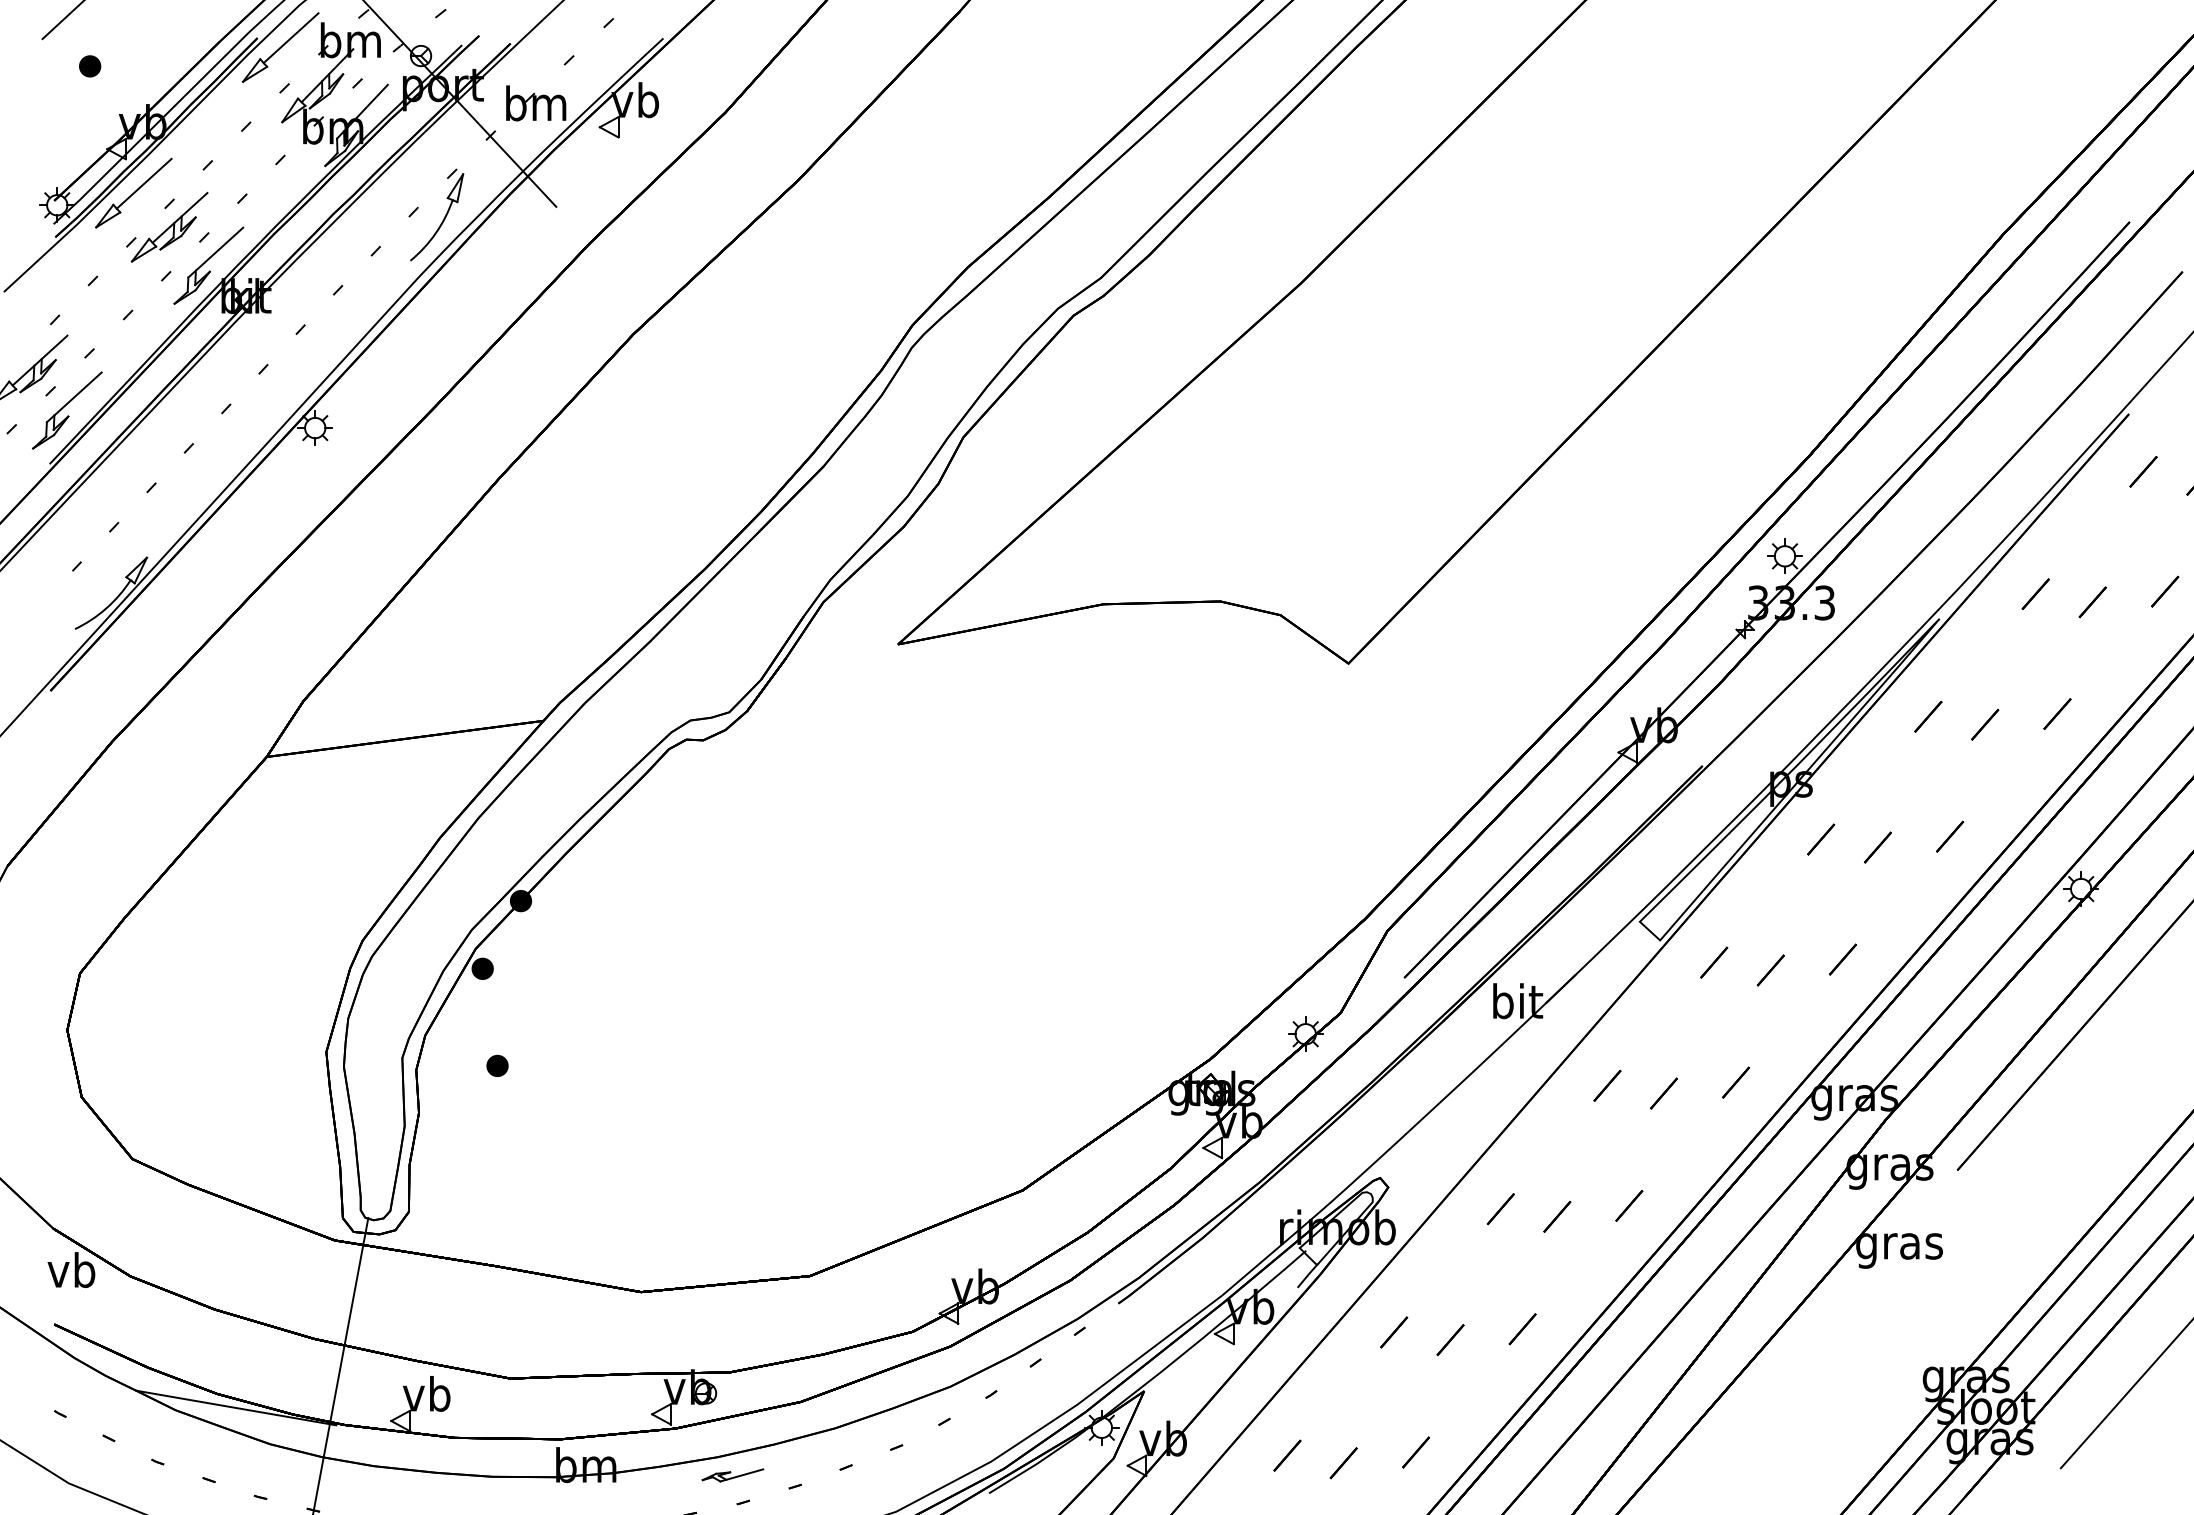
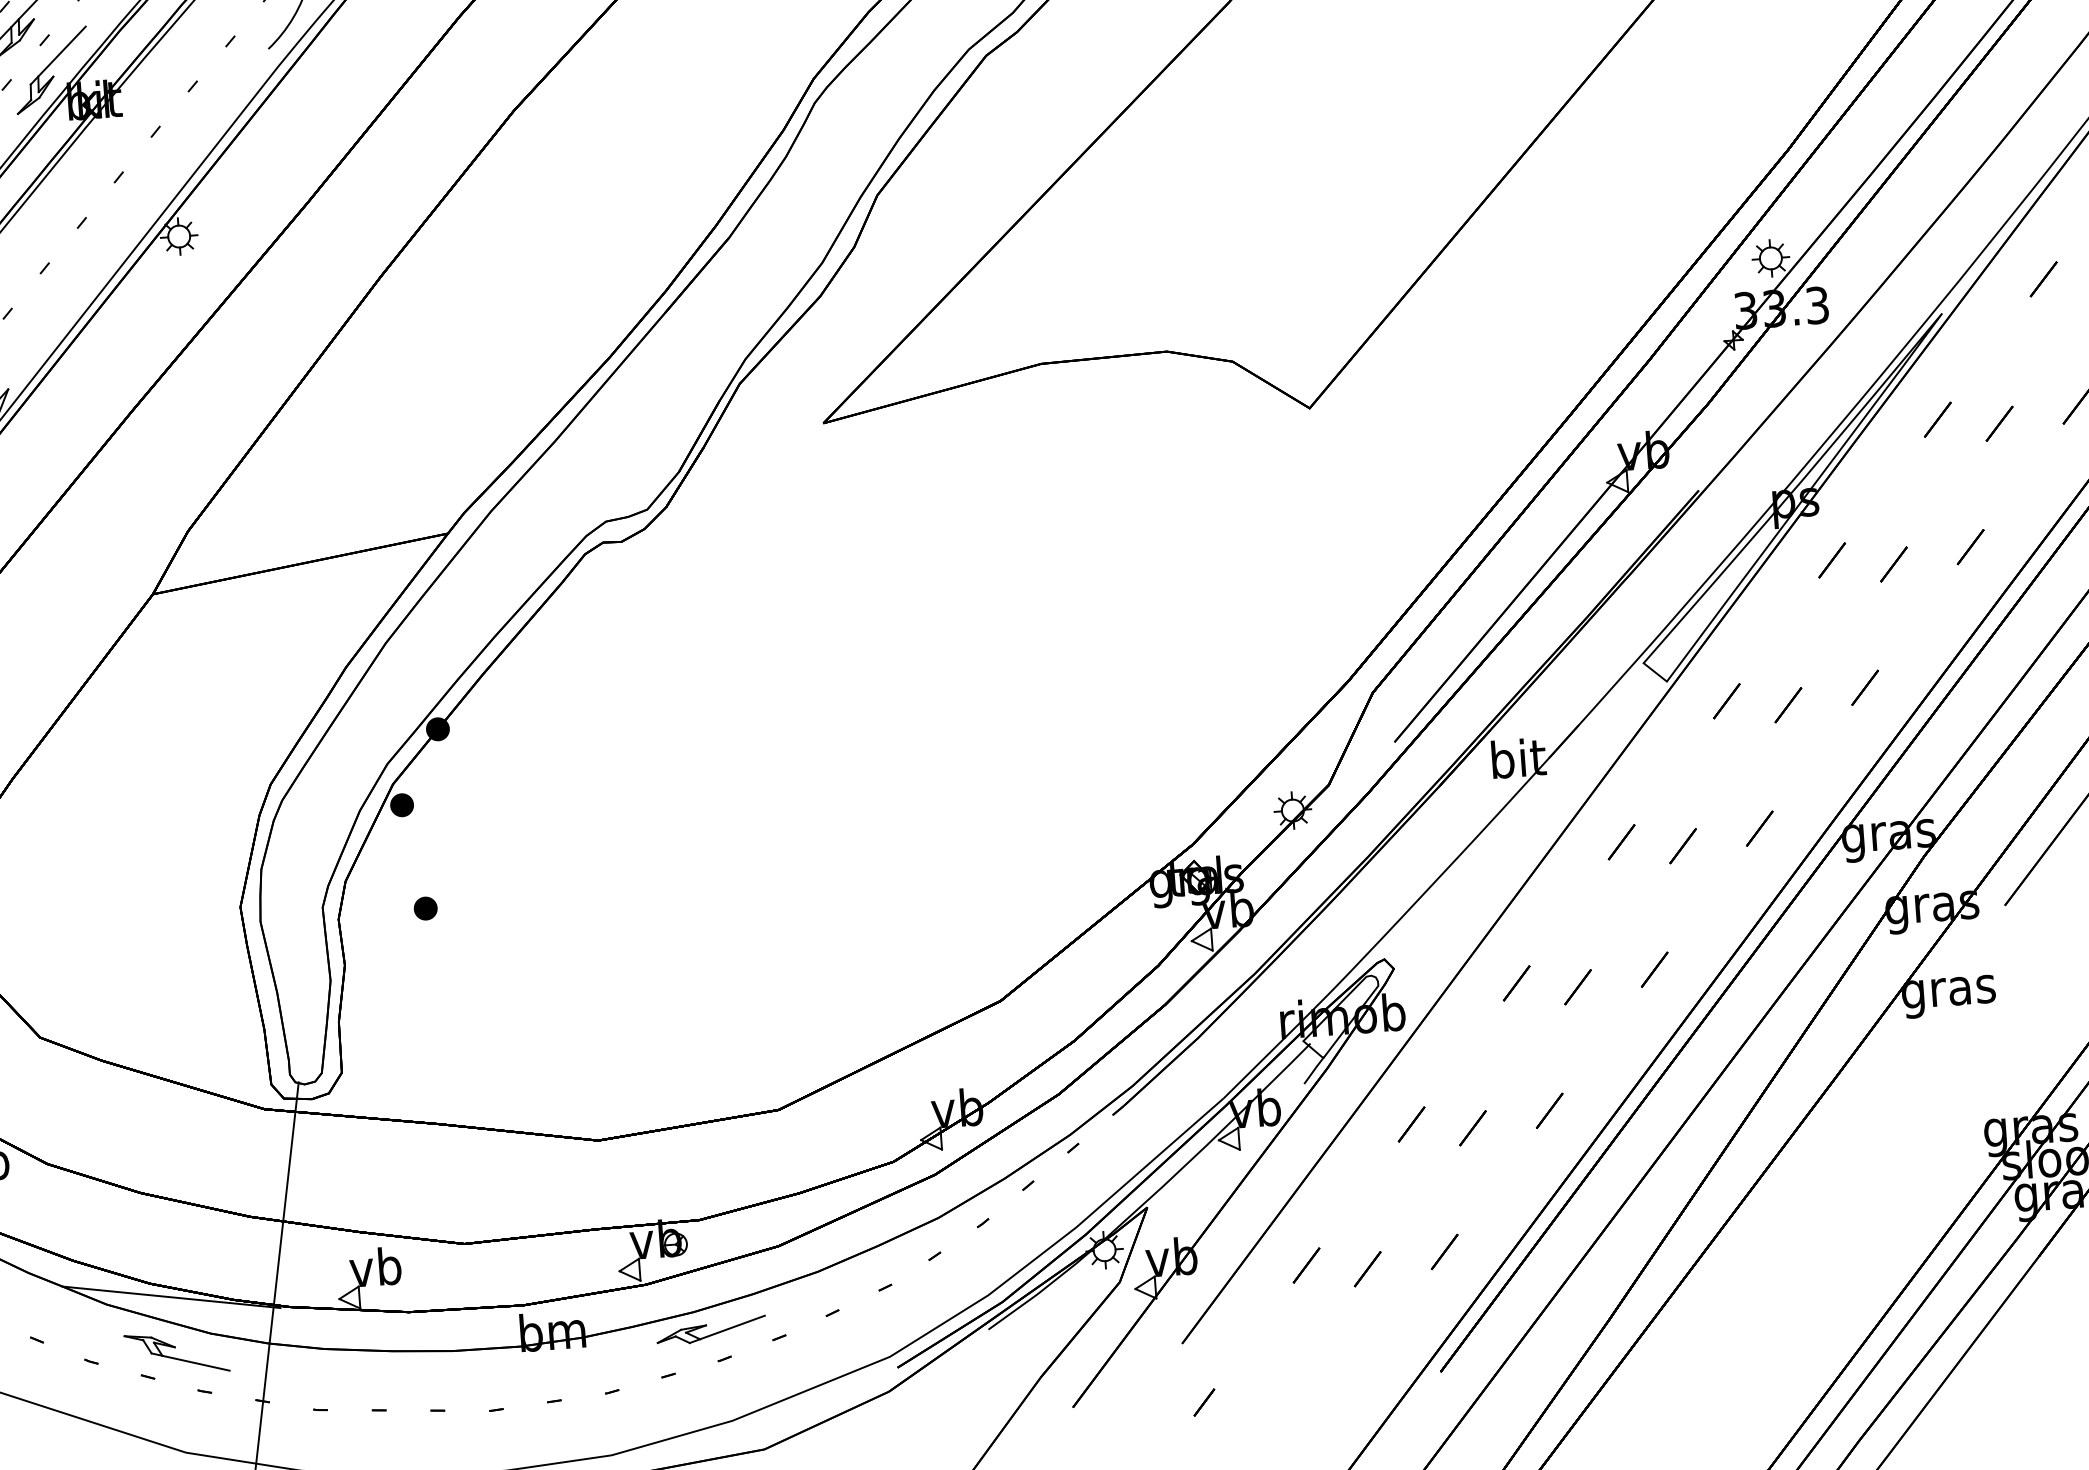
part: (237, 1459) -> (177, 1352), added
part: (732, 1475) -> (710, 1330), size x1.67

